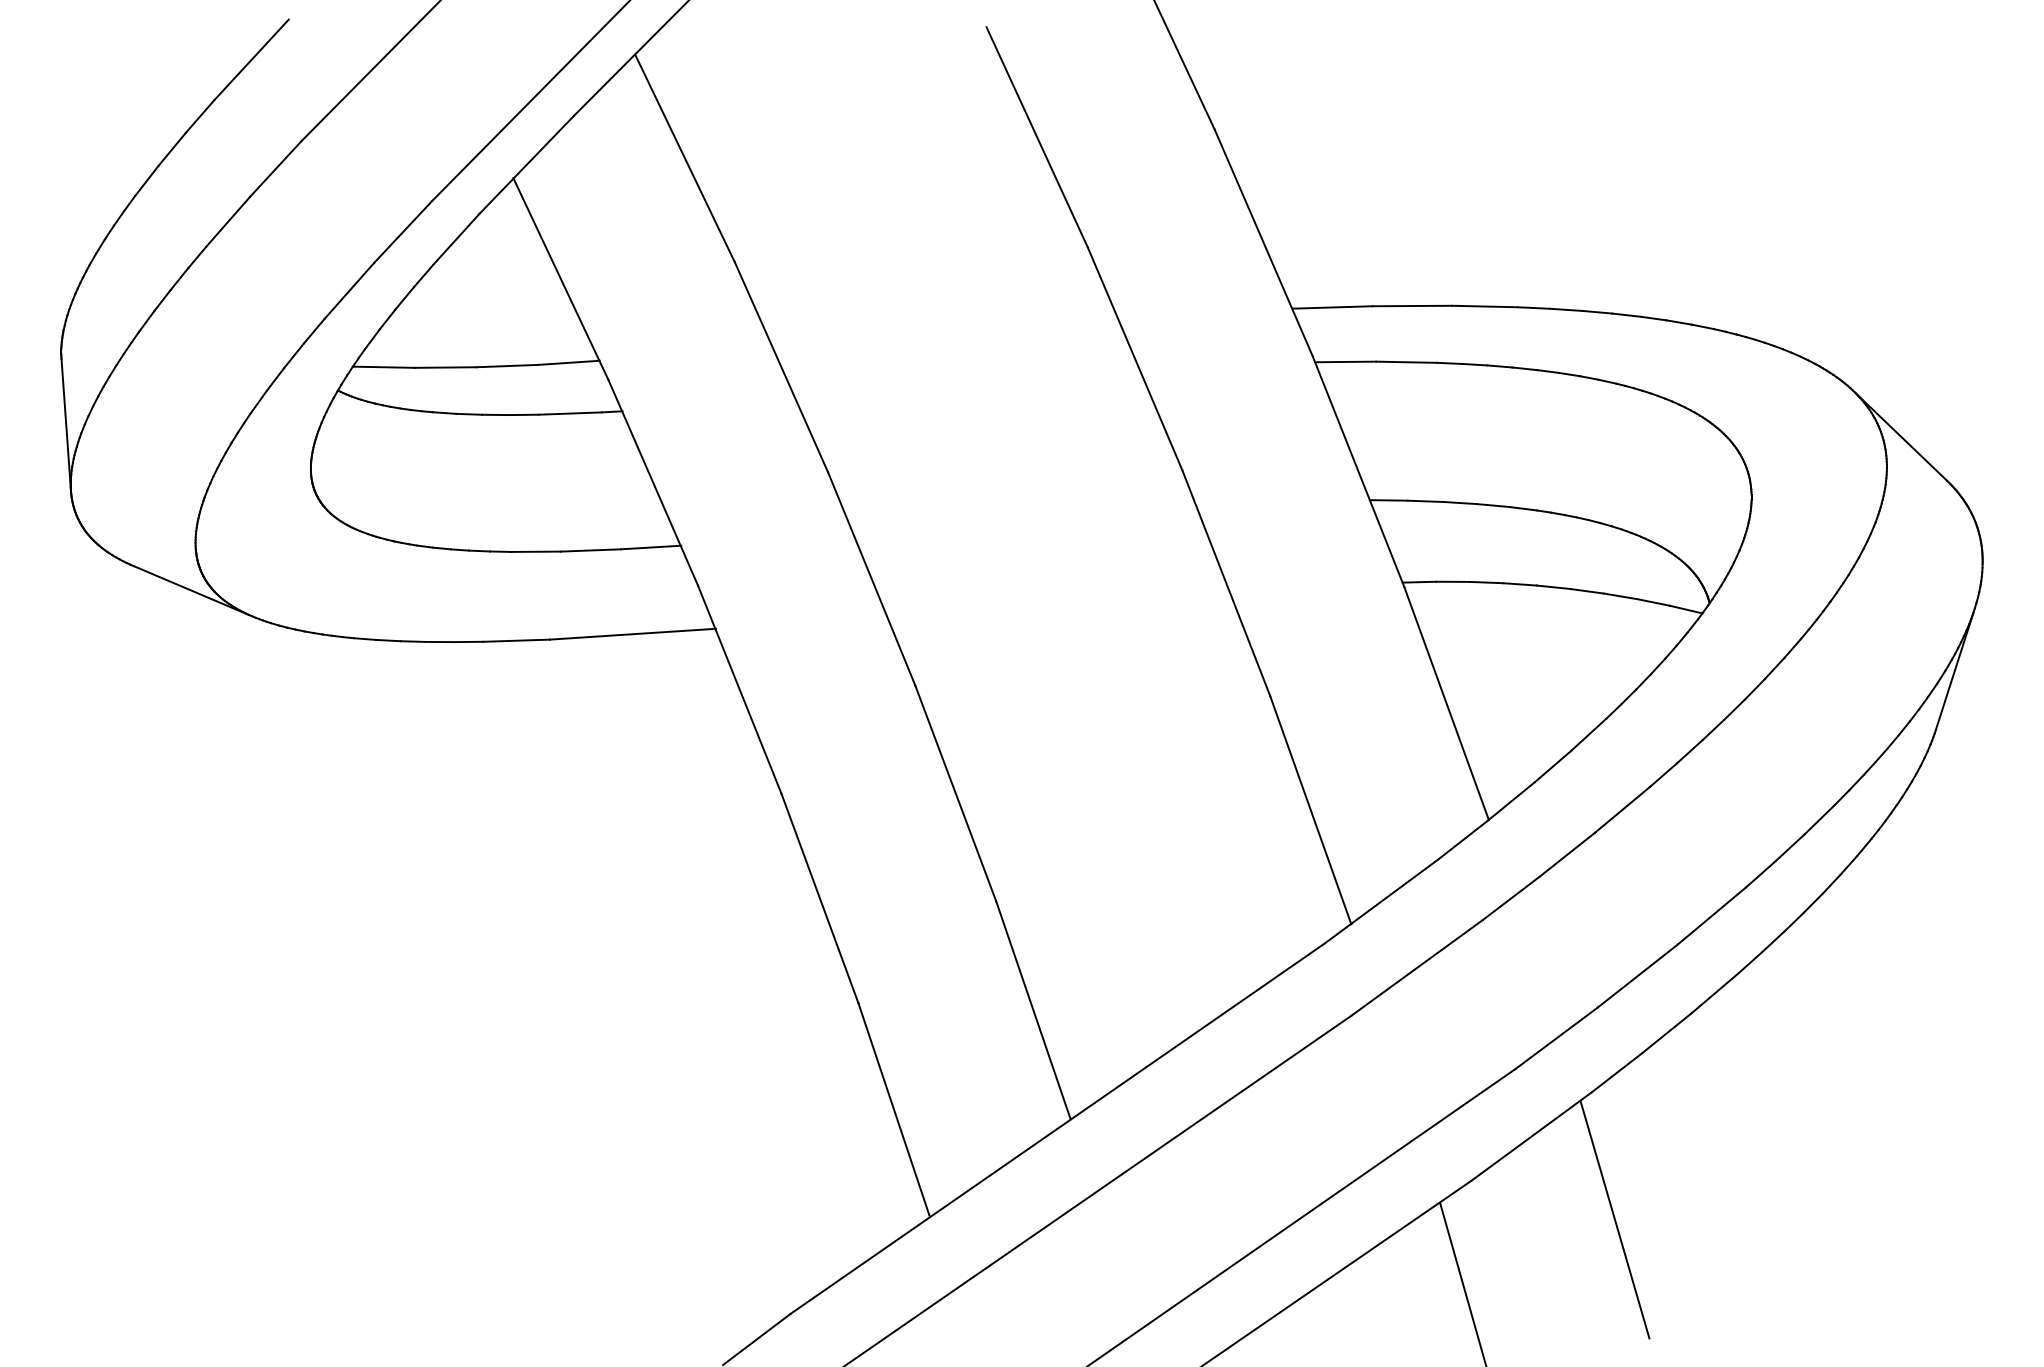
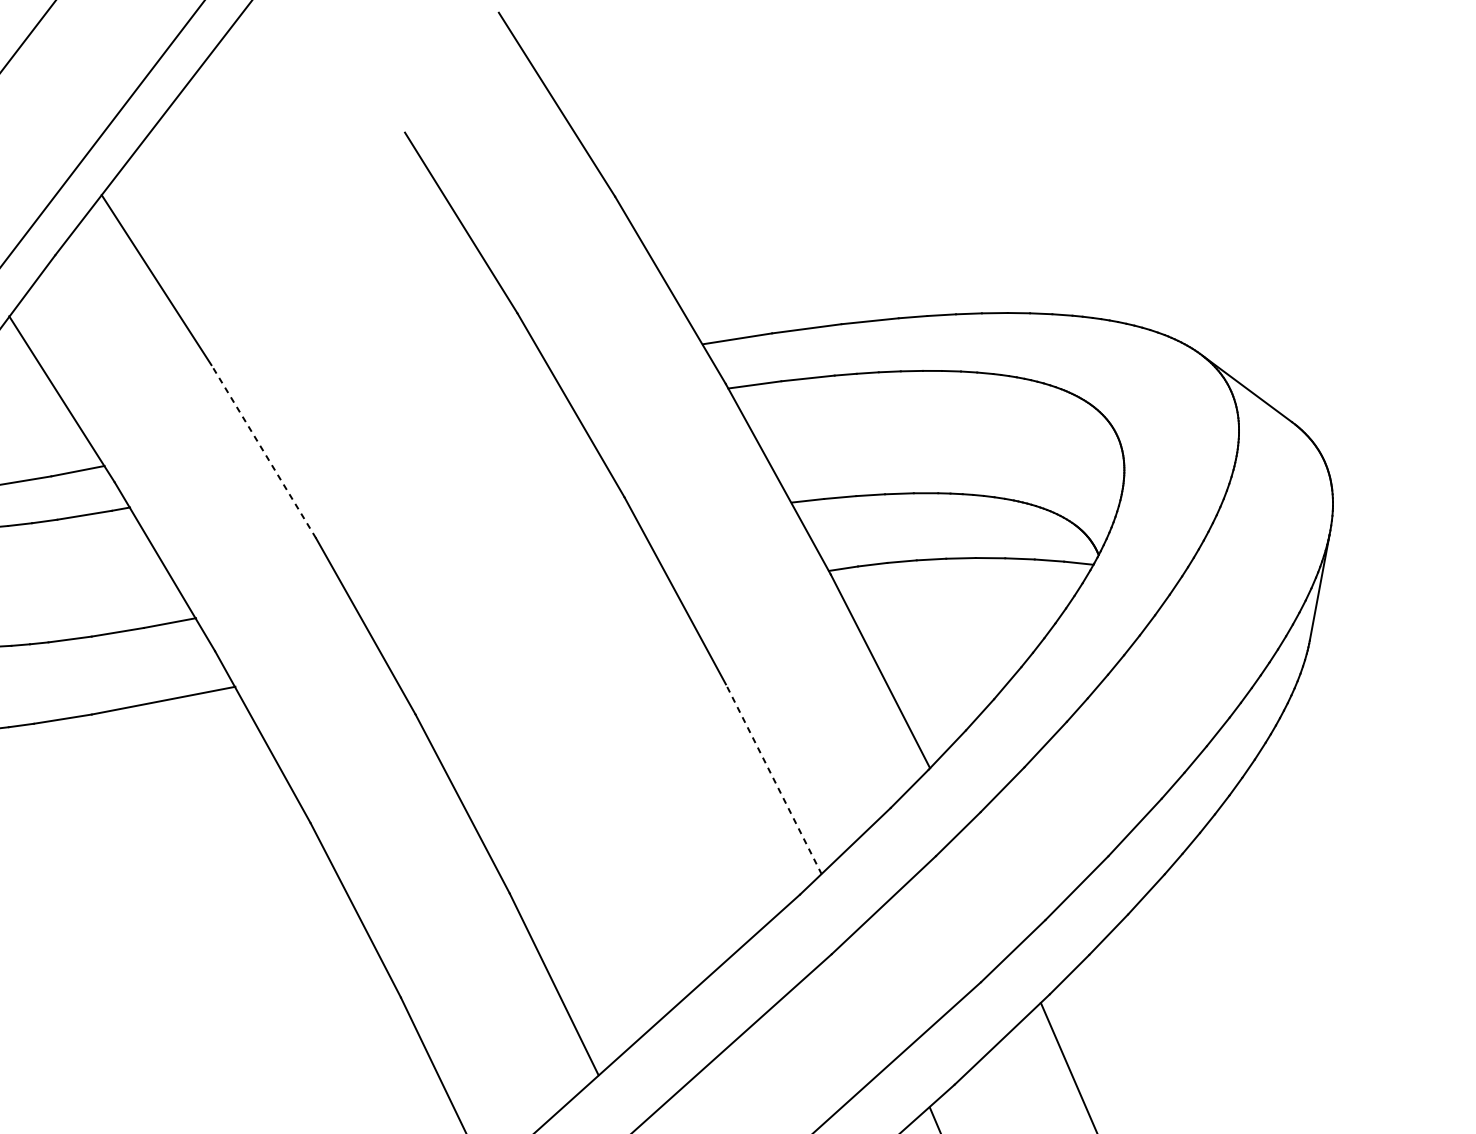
line: (781, 366) -> (263, 450), solid -> dashed
line: (1310, 809) -> (773, 778), solid -> dashed

